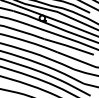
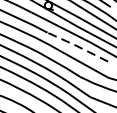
line: (68, 46) -> (77, 46), solid -> dashed

